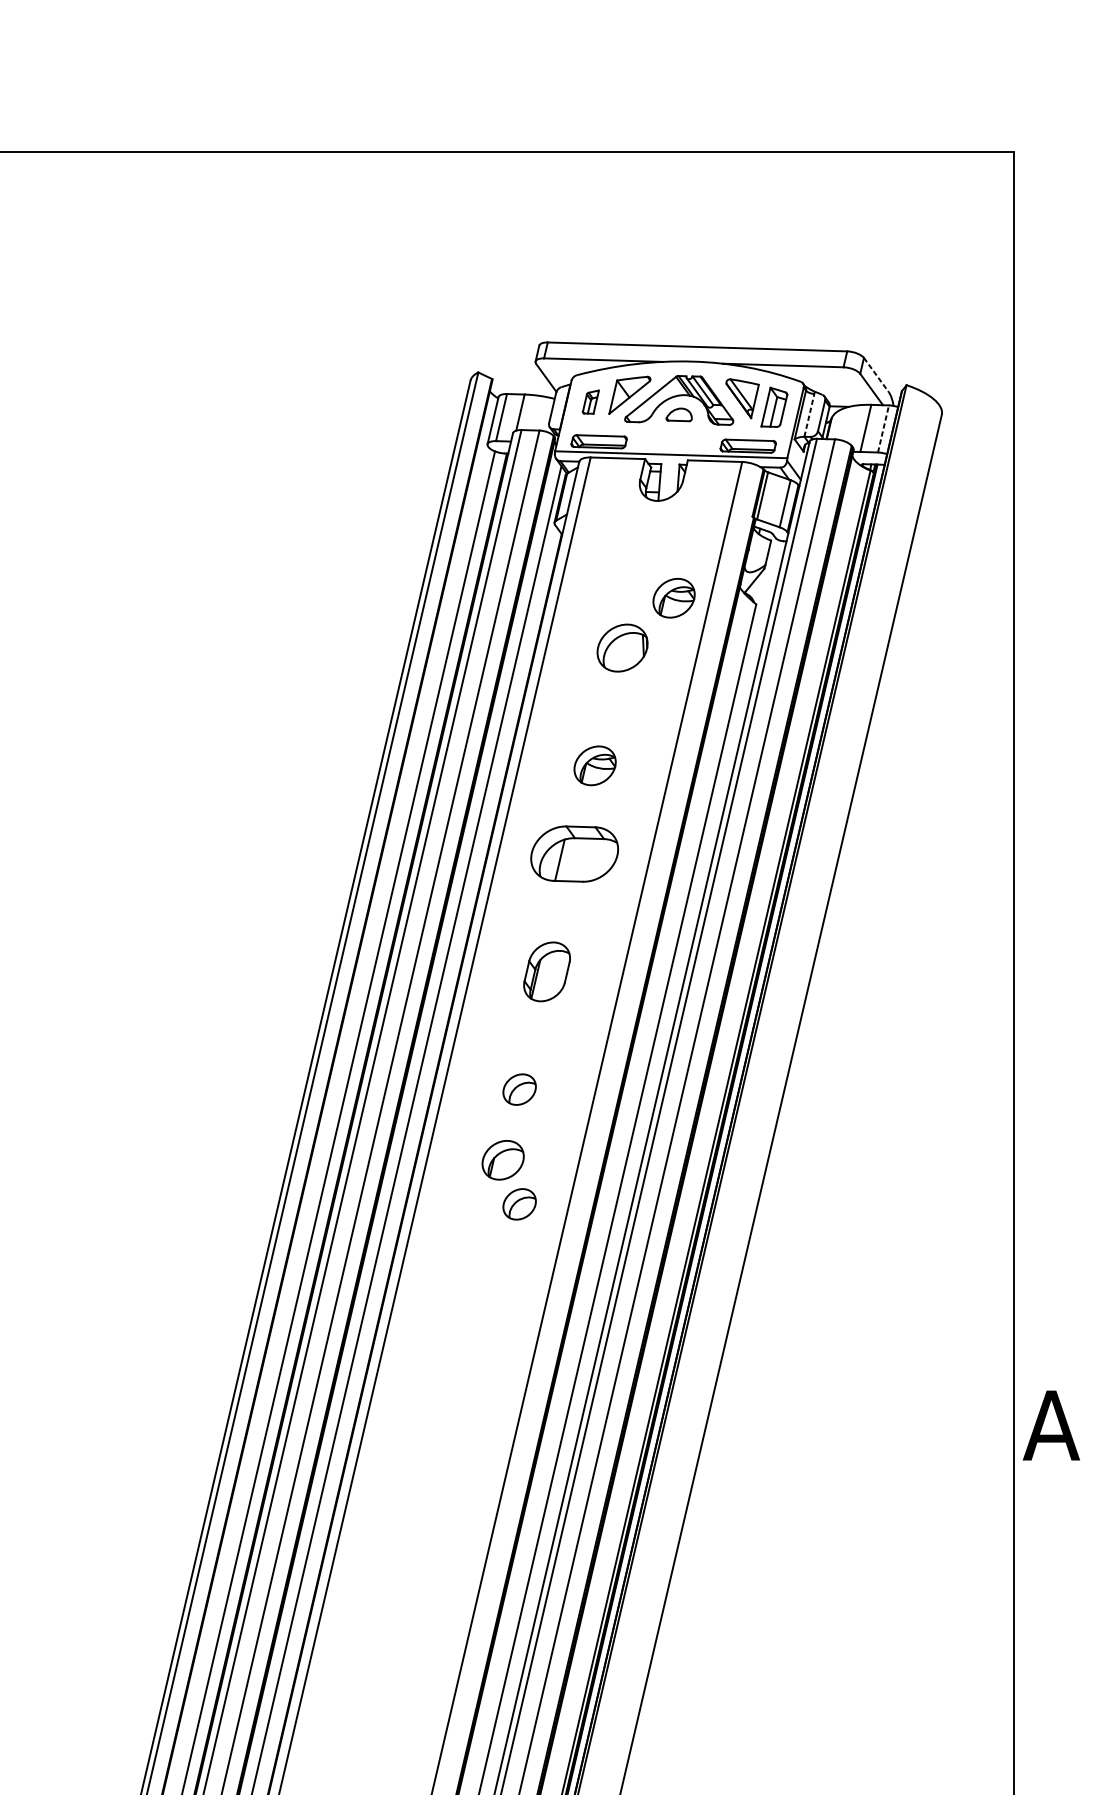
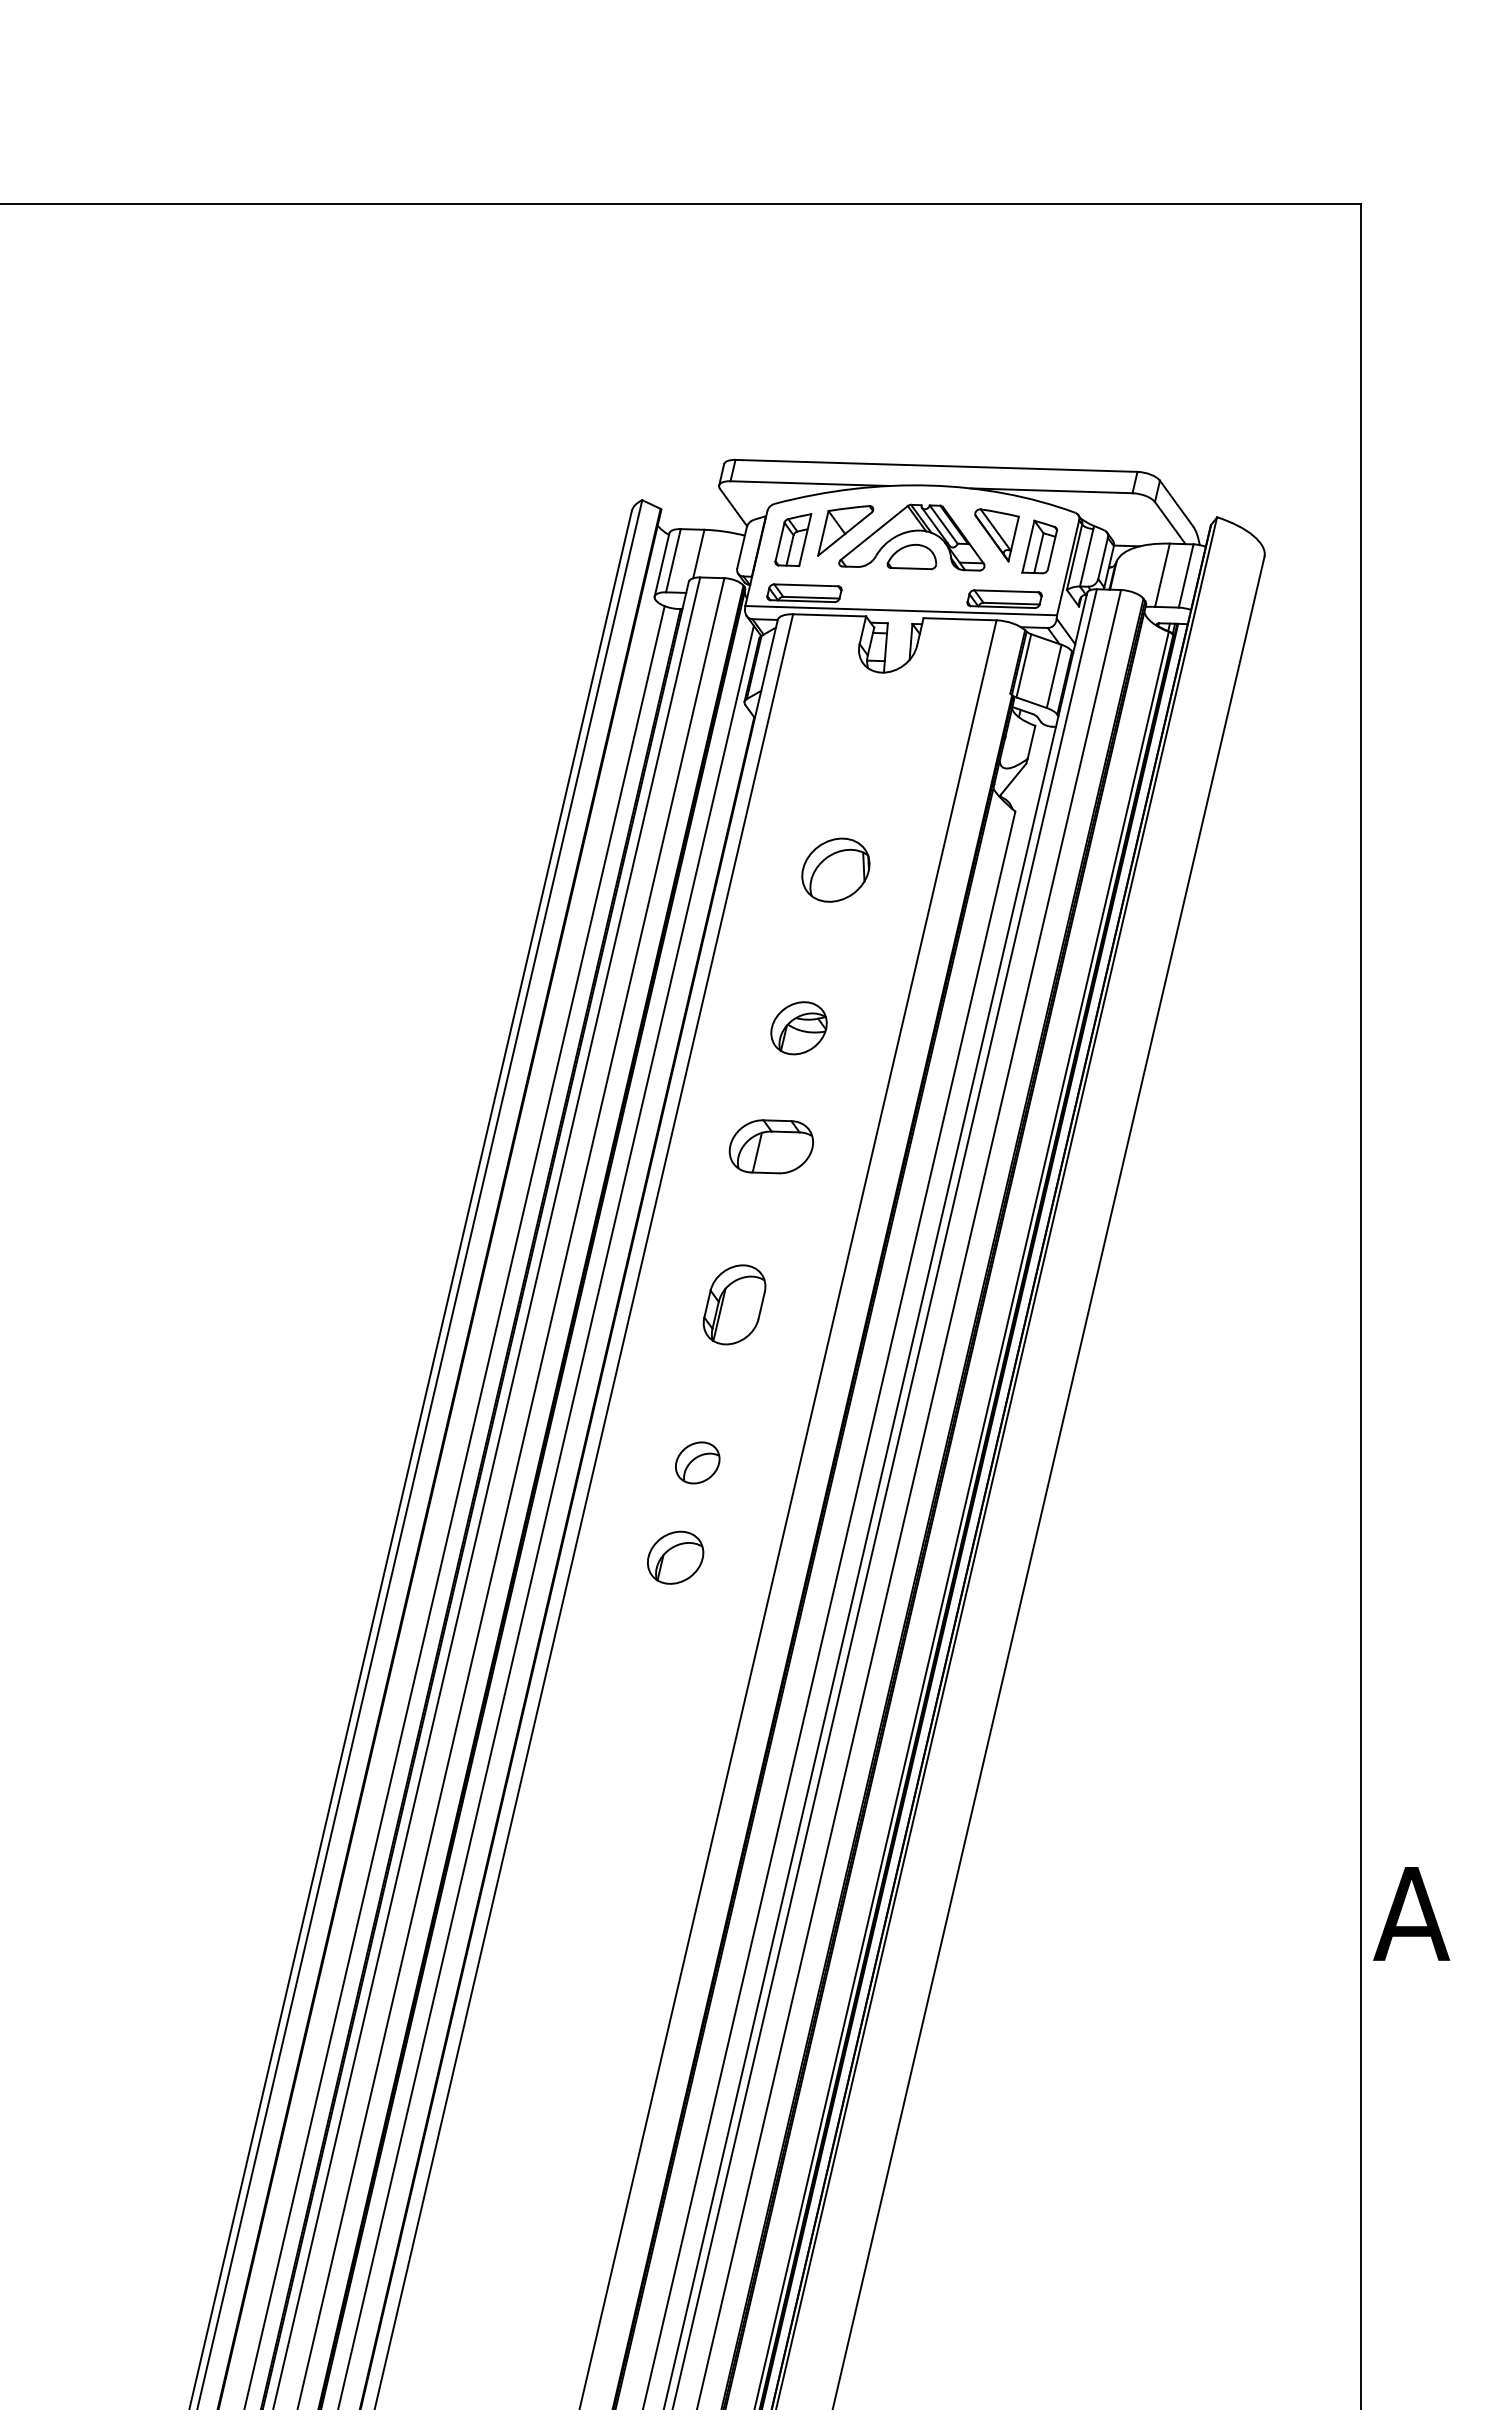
line: (876, 374) -> (1176, 503), dashed -> solid
part: (591, 401) -> (793, 539), size x1.67
part: (678, 415) -> (911, 557), size x1.43
line: (809, 415) -> (1086, 557), dashed -> solid
line: (883, 428) -> (1186, 575), dashed -> solid
part: (673, 598) -> (904, 803), removed
part: (573, 853) -> (770, 1146), size x0.71
part: (519, 1204) -> (697, 1616), removed

